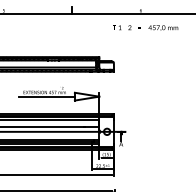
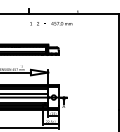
text: (145, 27) -> (49, 23), moved

